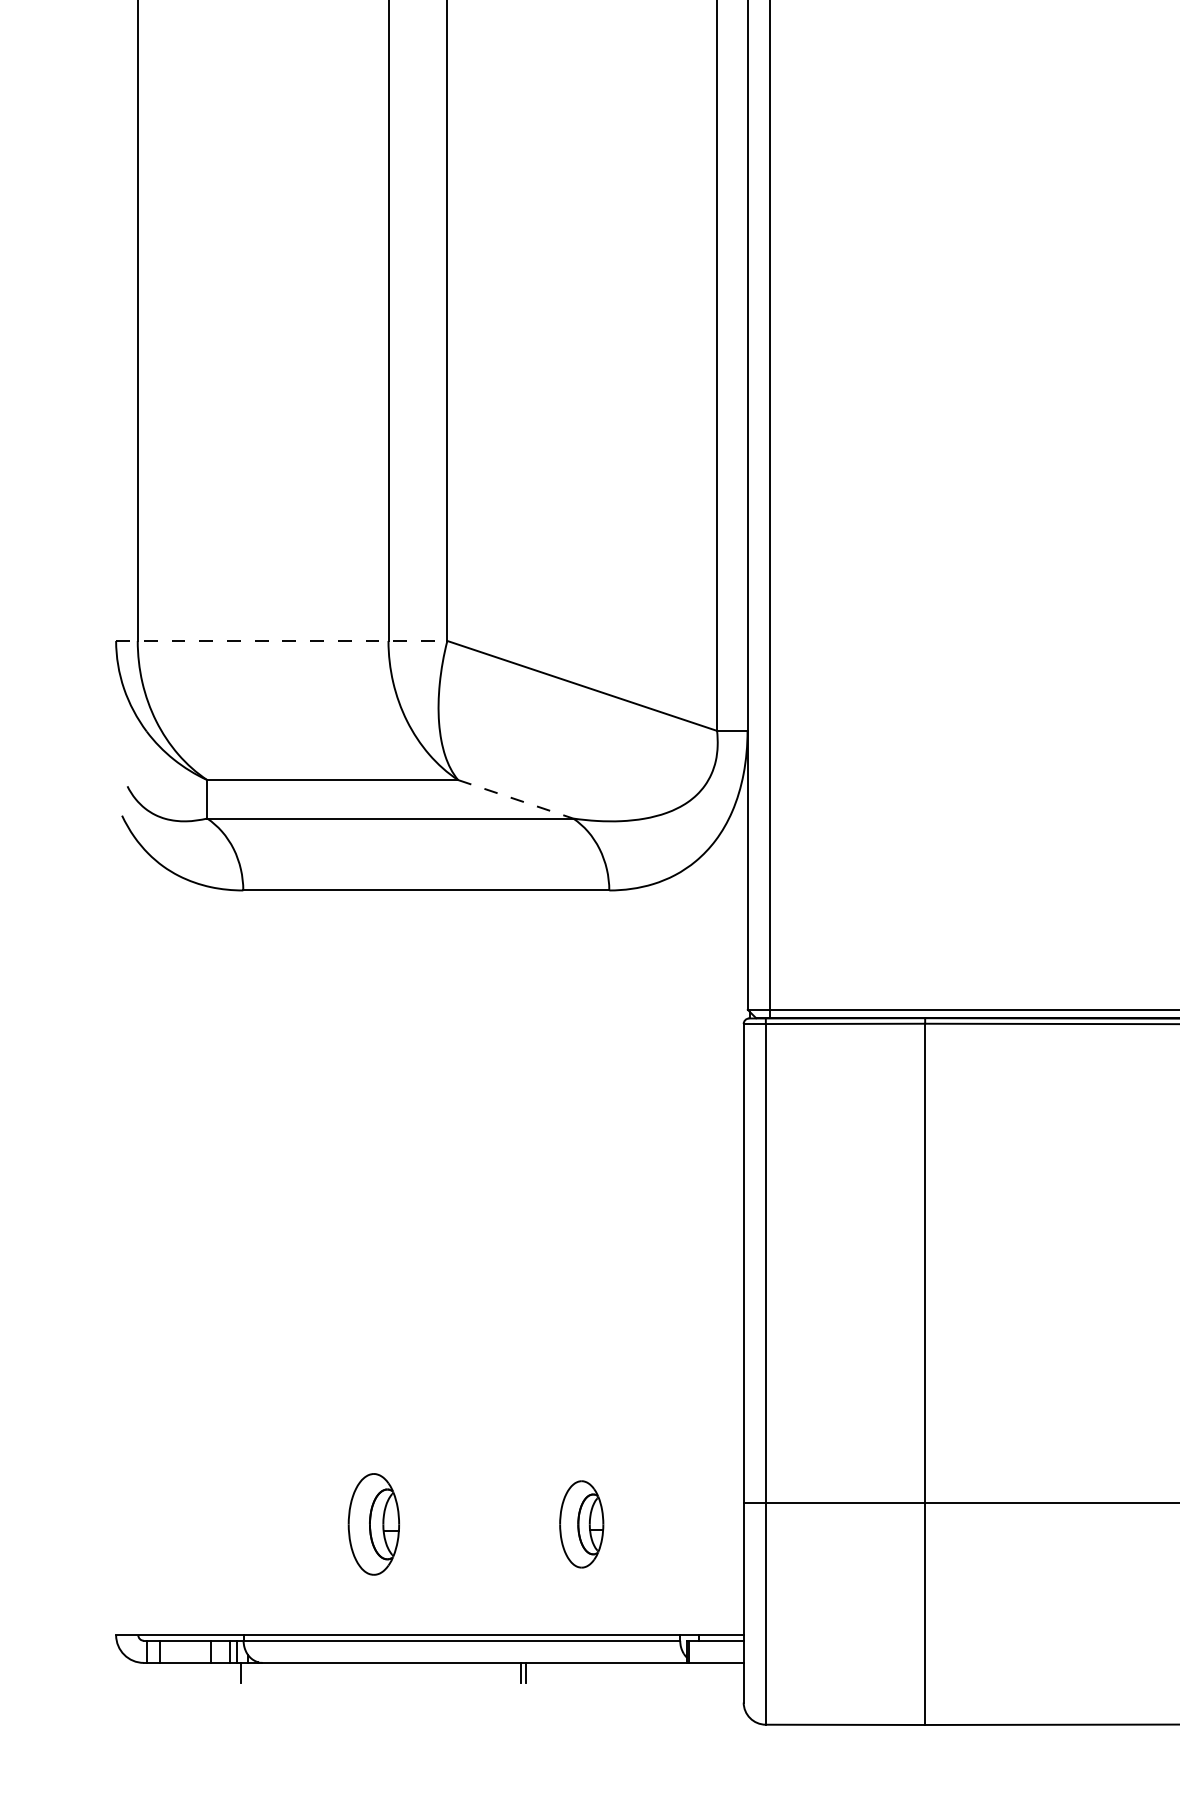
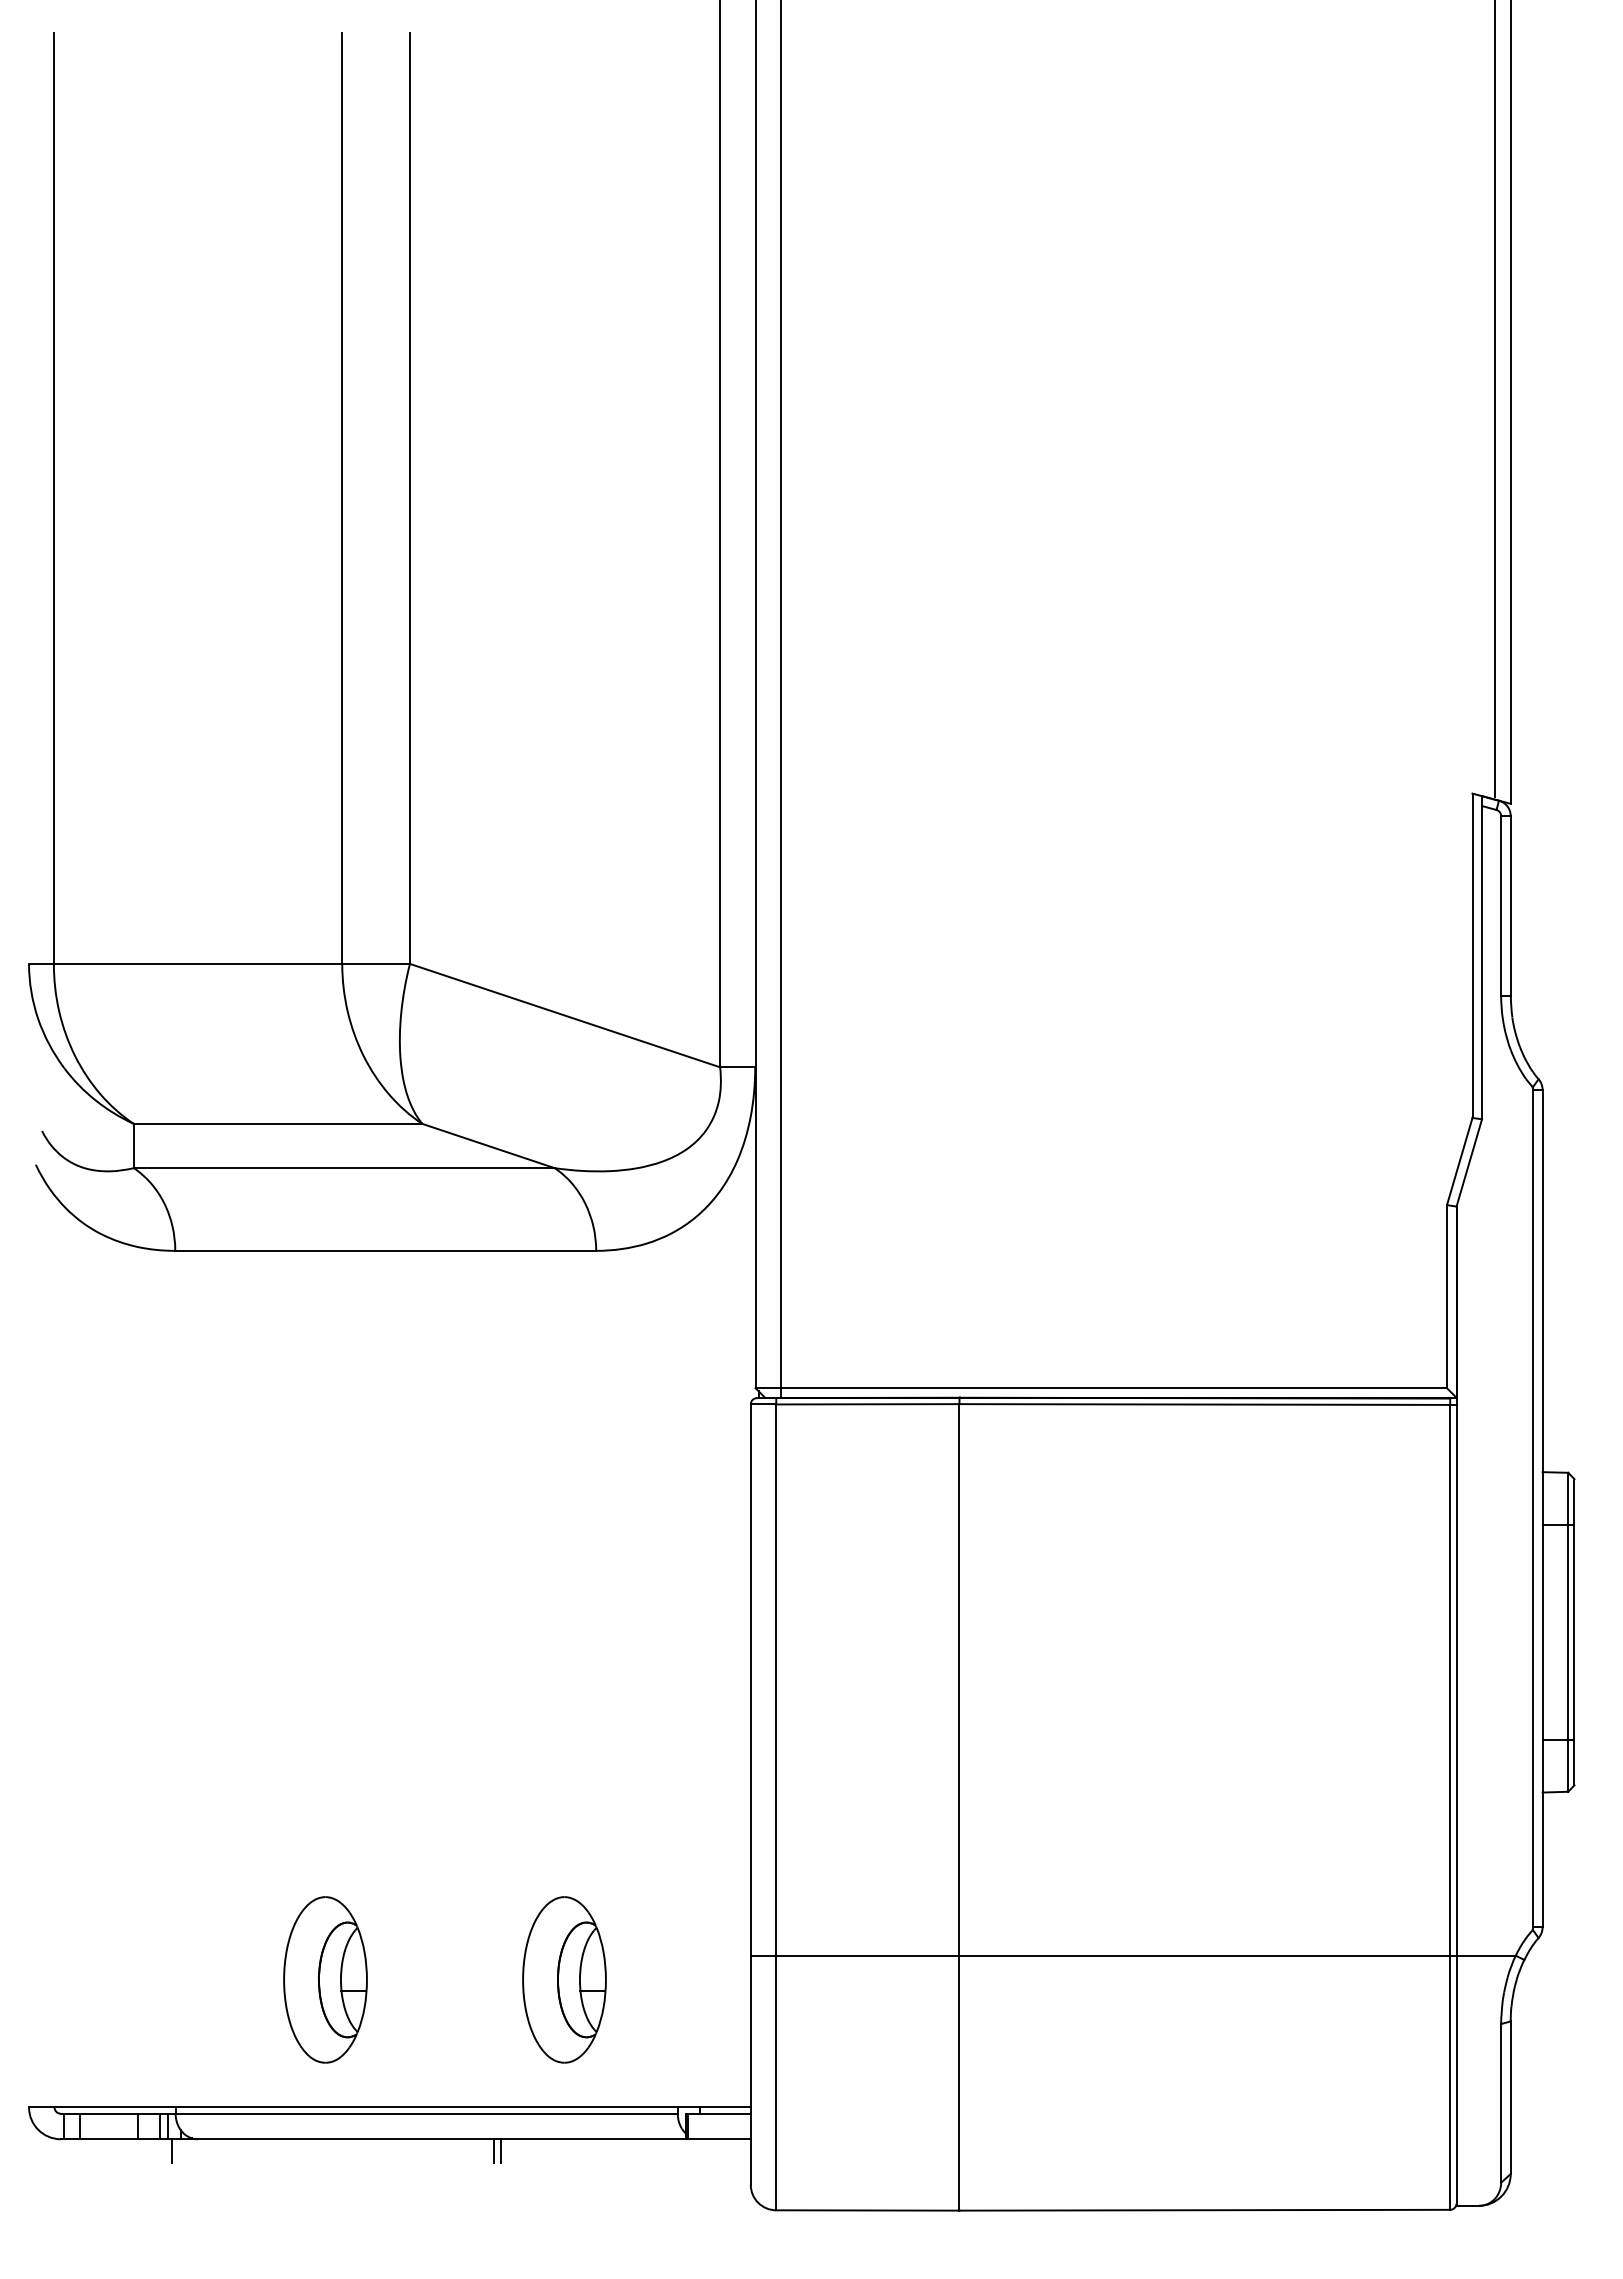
line: (282, 640) -> (220, 963), dashed -> solid
line: (515, 799) -> (488, 1146), dashed -> solid
part: (373, 1524) -> (325, 1979), size x1.43
part: (581, 1524) -> (564, 1979), size x1.67

